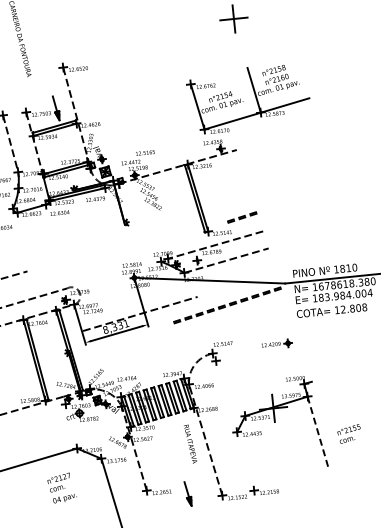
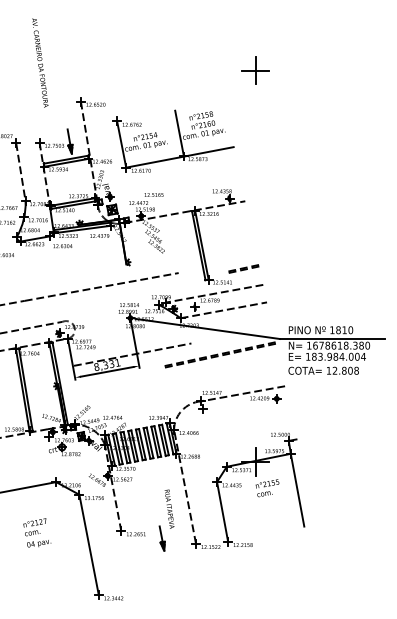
part: (254, 96) -> (179, 139), moved
line: (102, 249) -> (101, 286), added
line: (253, 341) -> (242, 393), added
line: (318, 432) -> (297, 490), dashed -> solid
text: (349, 434) -> (267, 488), moved
text: (190, 443) -> (169, 508), moved
line: (245, 460) -> (222, 511), added
text: (62, 487) -> (37, 532), moved

